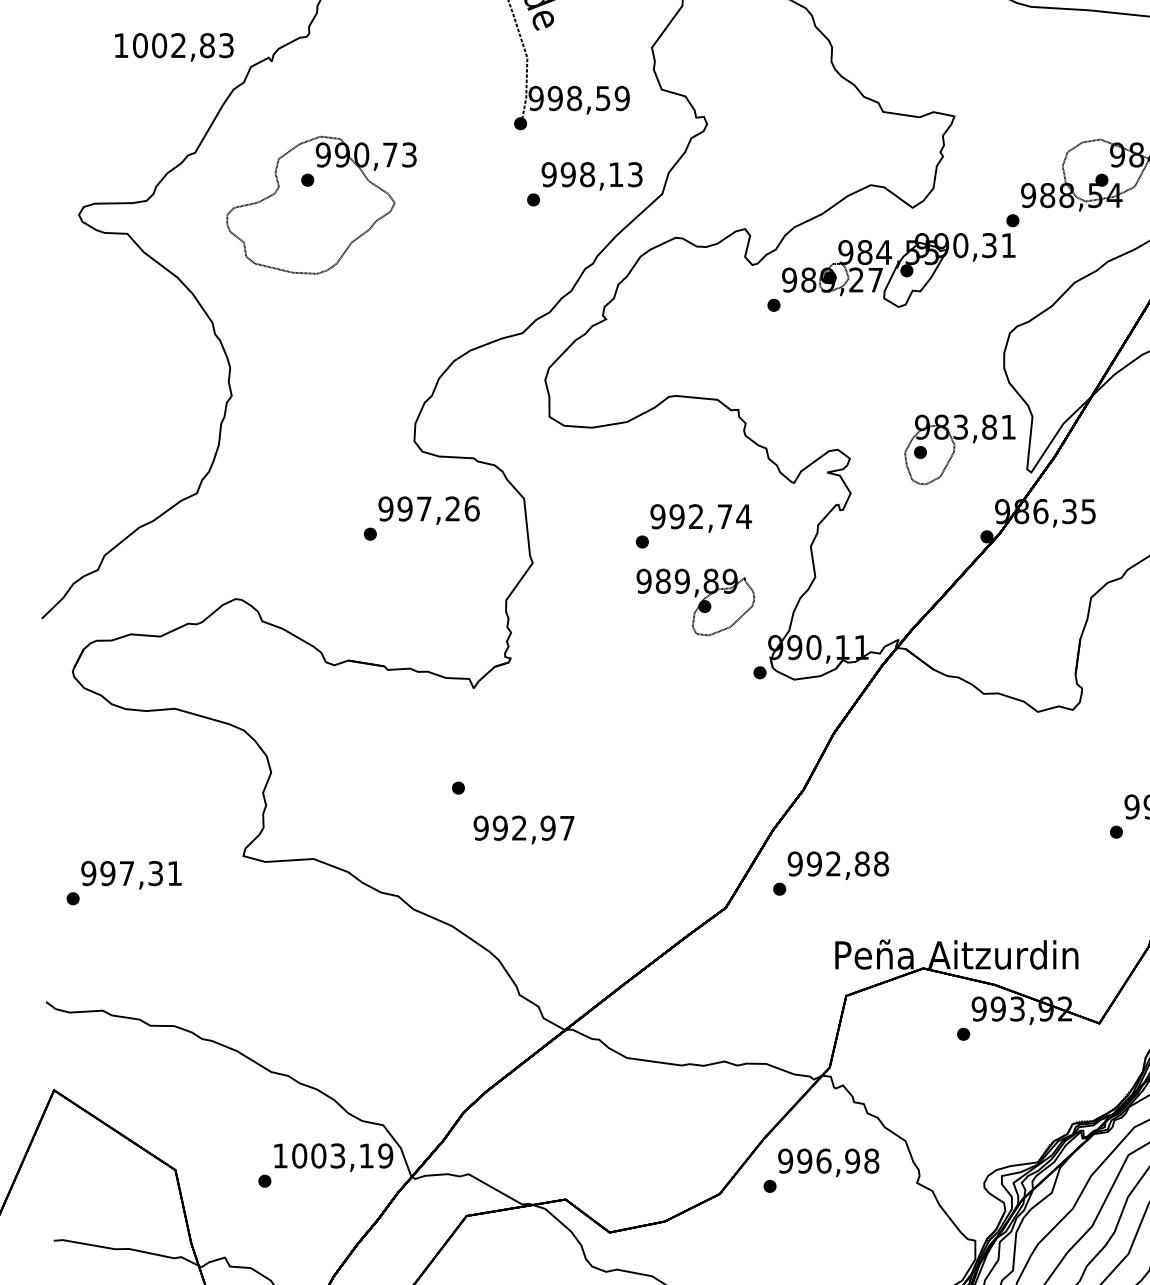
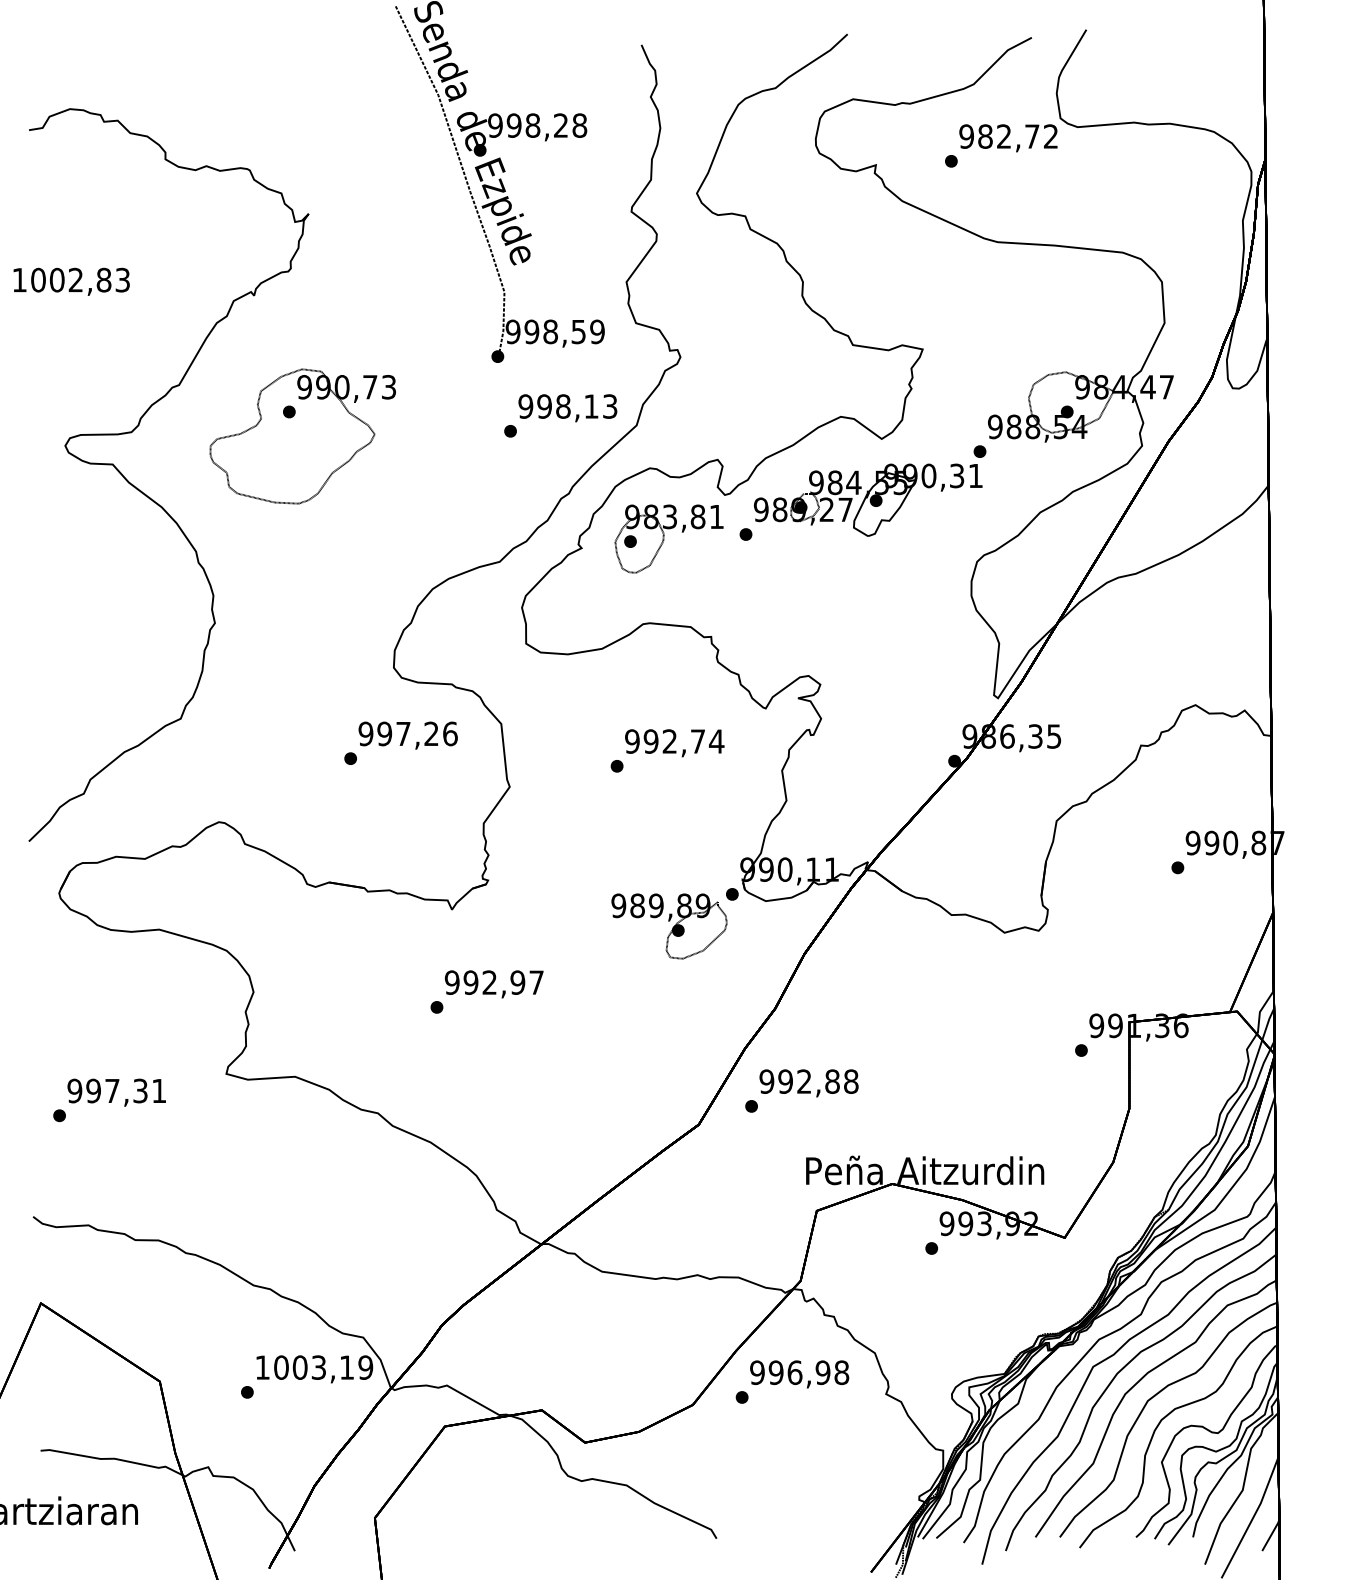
text: (174, 47) -> (71, 281), moved
part: (959, 449) -> (668, 538), moved
part: (695, 602) -> (669, 926), moved
text: (523, 830) -> (493, 984), moved

